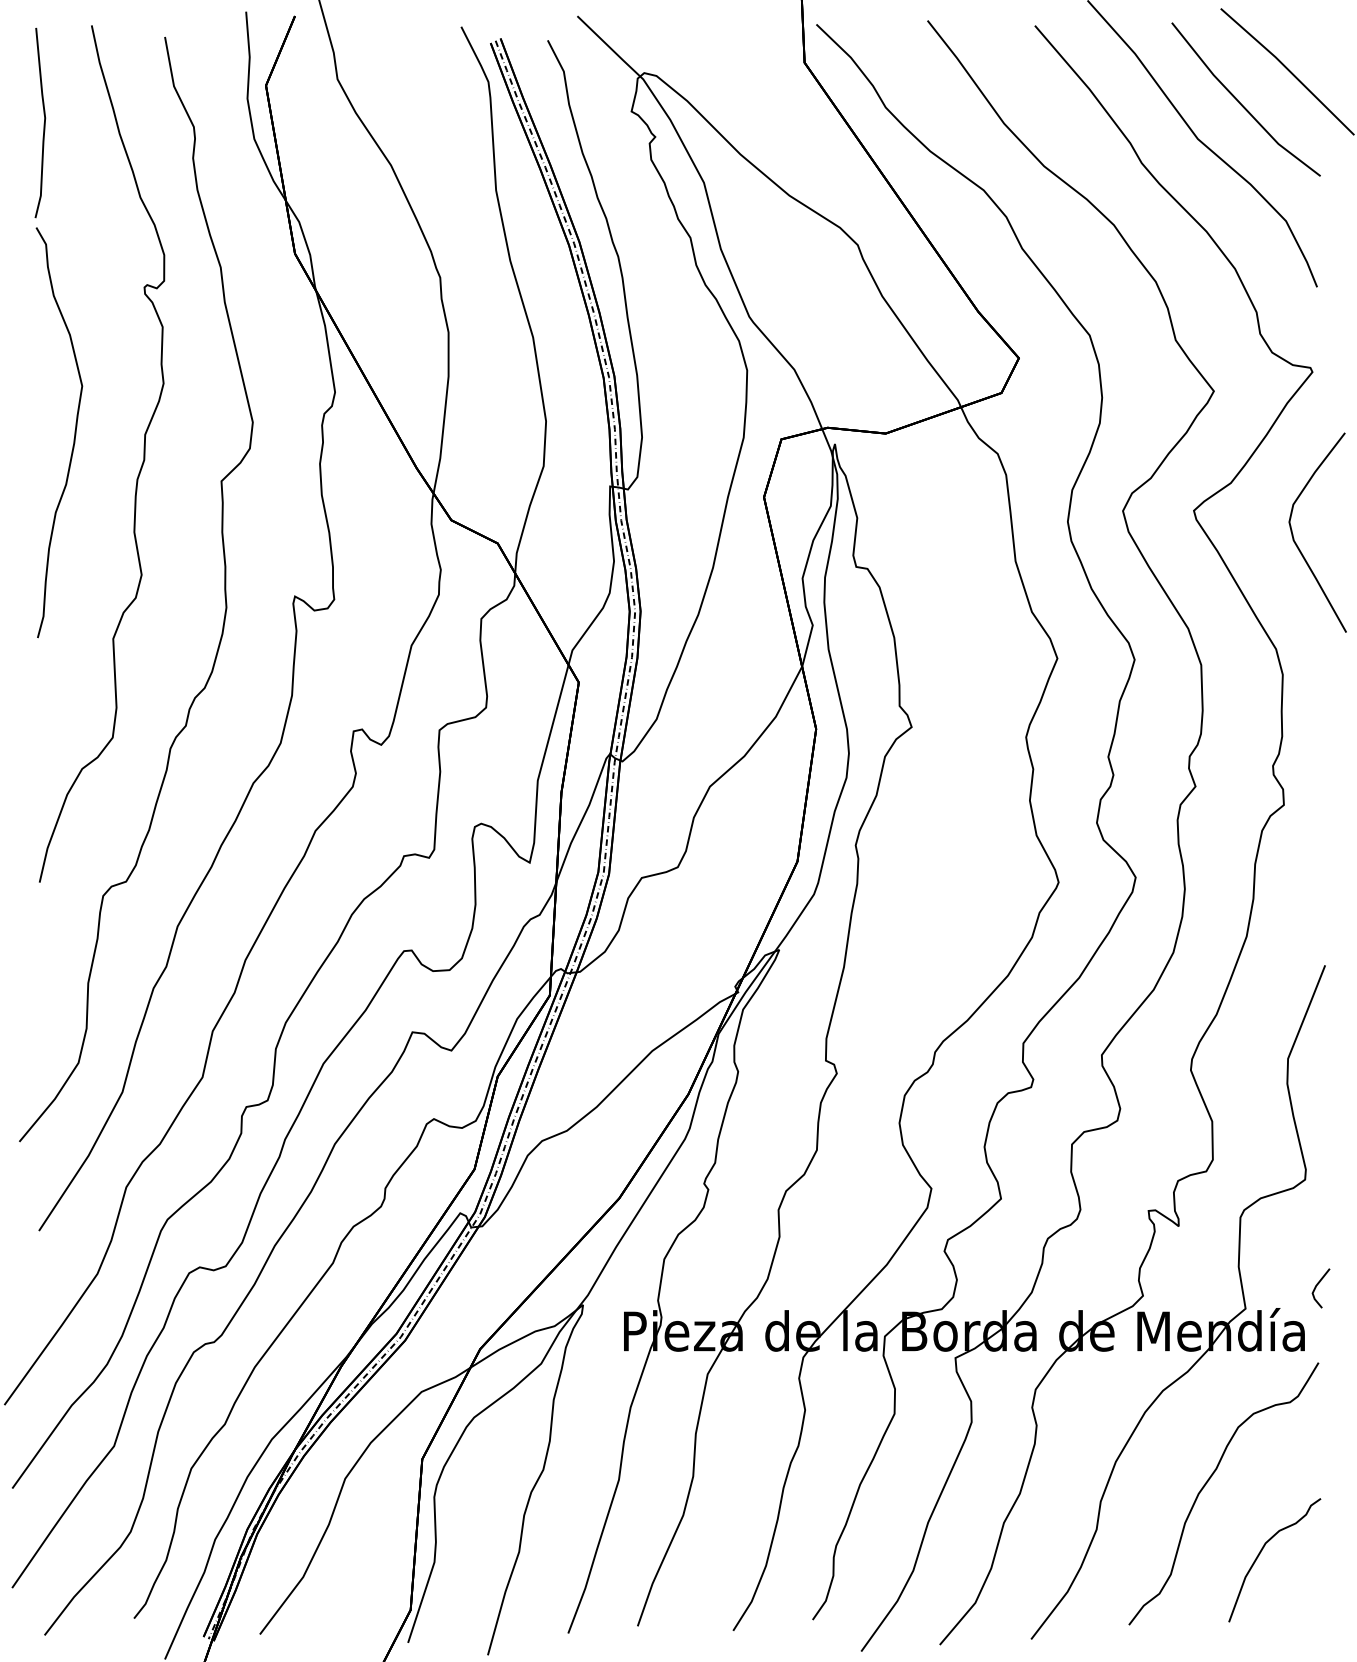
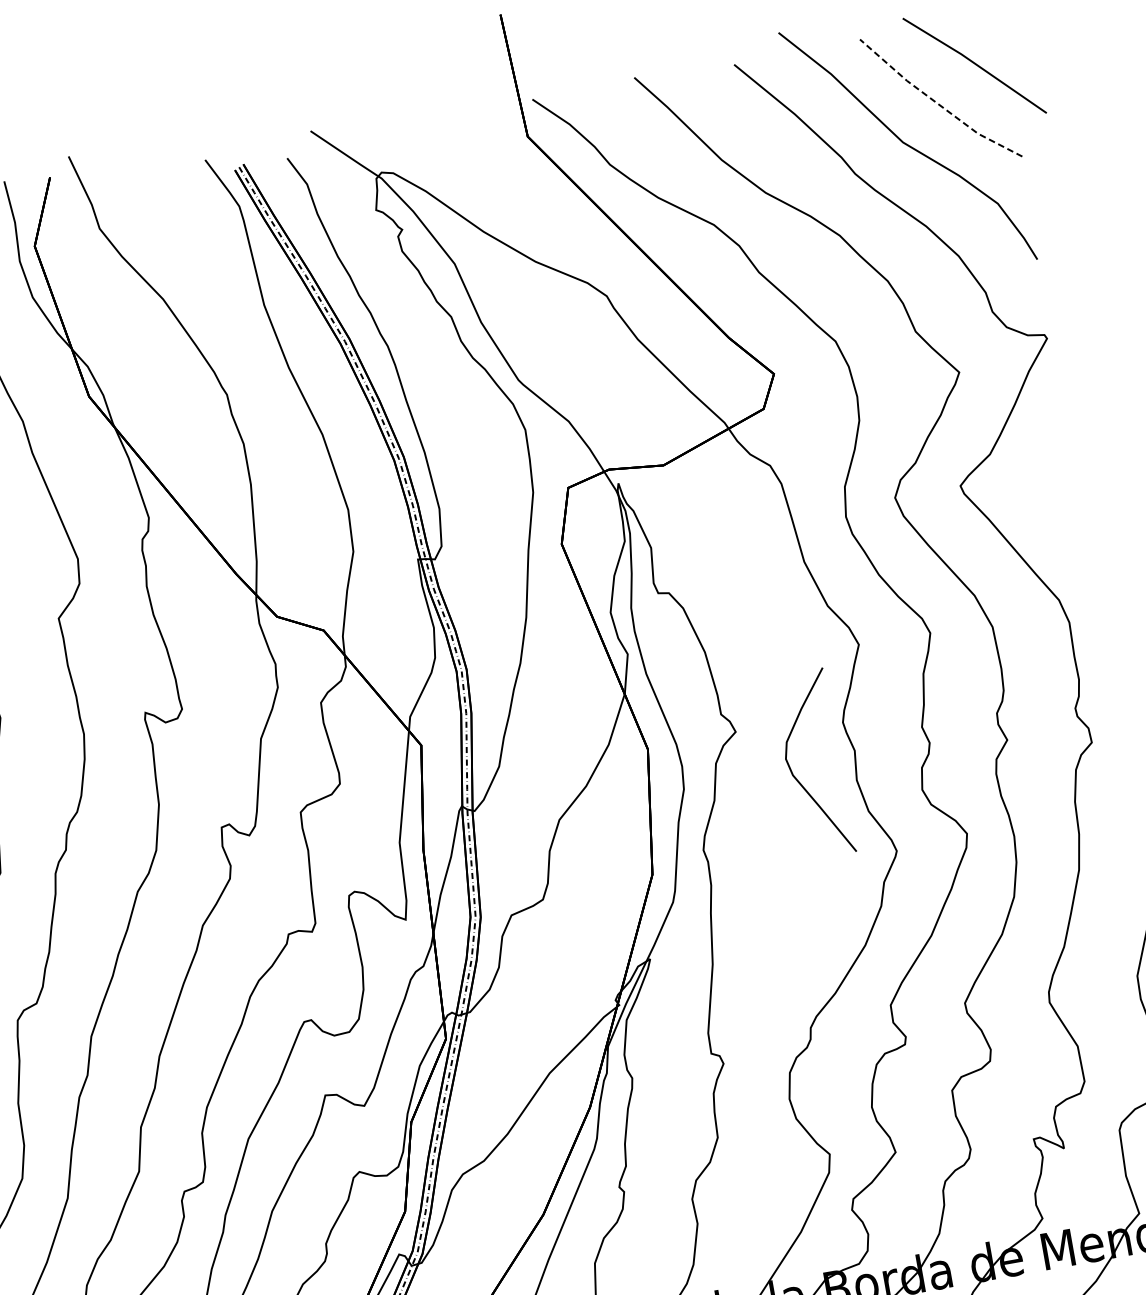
line: (1241, 104) -> (937, 103), solid -> dashed
curve: (1297, 544) -> (797, 778), moved

